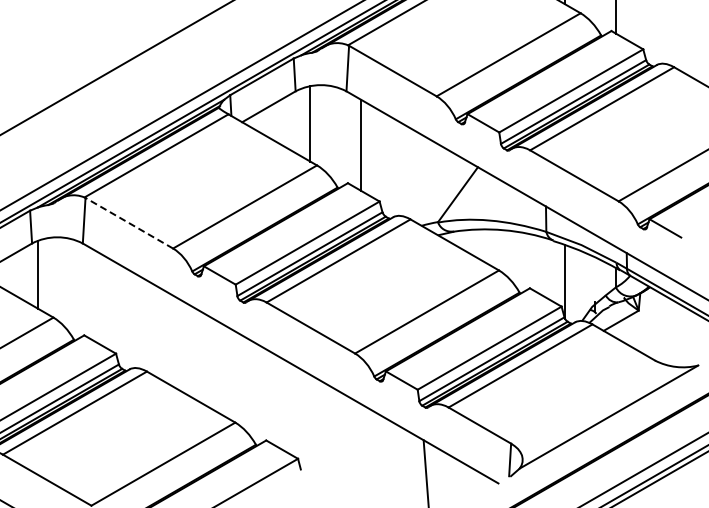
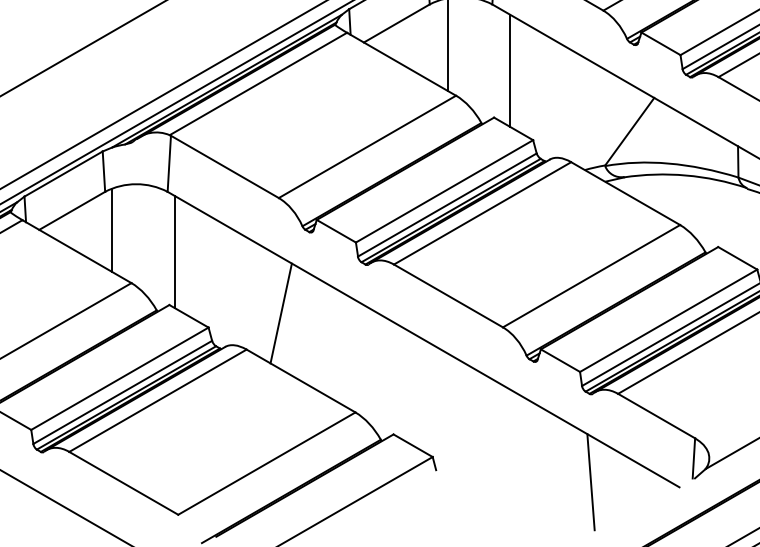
line: (129, 223) -> (225, 167), dashed -> solid
line: (88, 292) -> (174, 252), added
line: (174, 341) -> (280, 312), added

